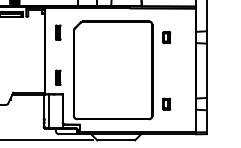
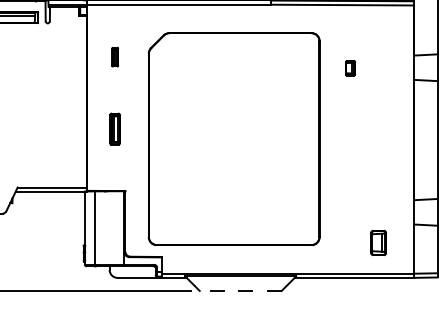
part: (58, 32) -> (115, 56), size x0.6
part: (166, 37) -> (349, 67), size x0.6
part: (58, 77) -> (115, 128), moved
part: (166, 103) -> (378, 241), moved
line: (116, 140) -> (241, 291), solid -> dashed

